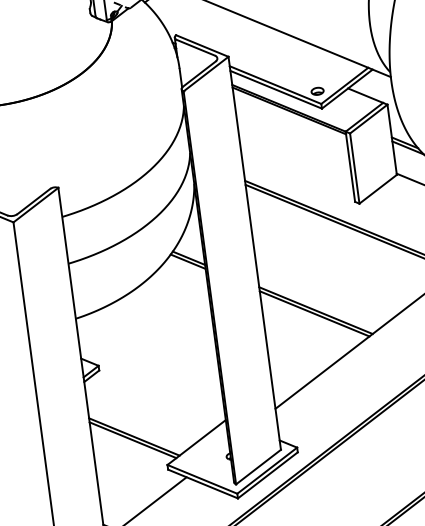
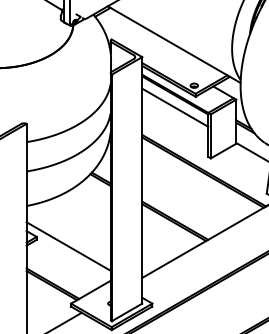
line: (292, 130) -> (175, 107), added
line: (151, 374) -> (68, 246), added

